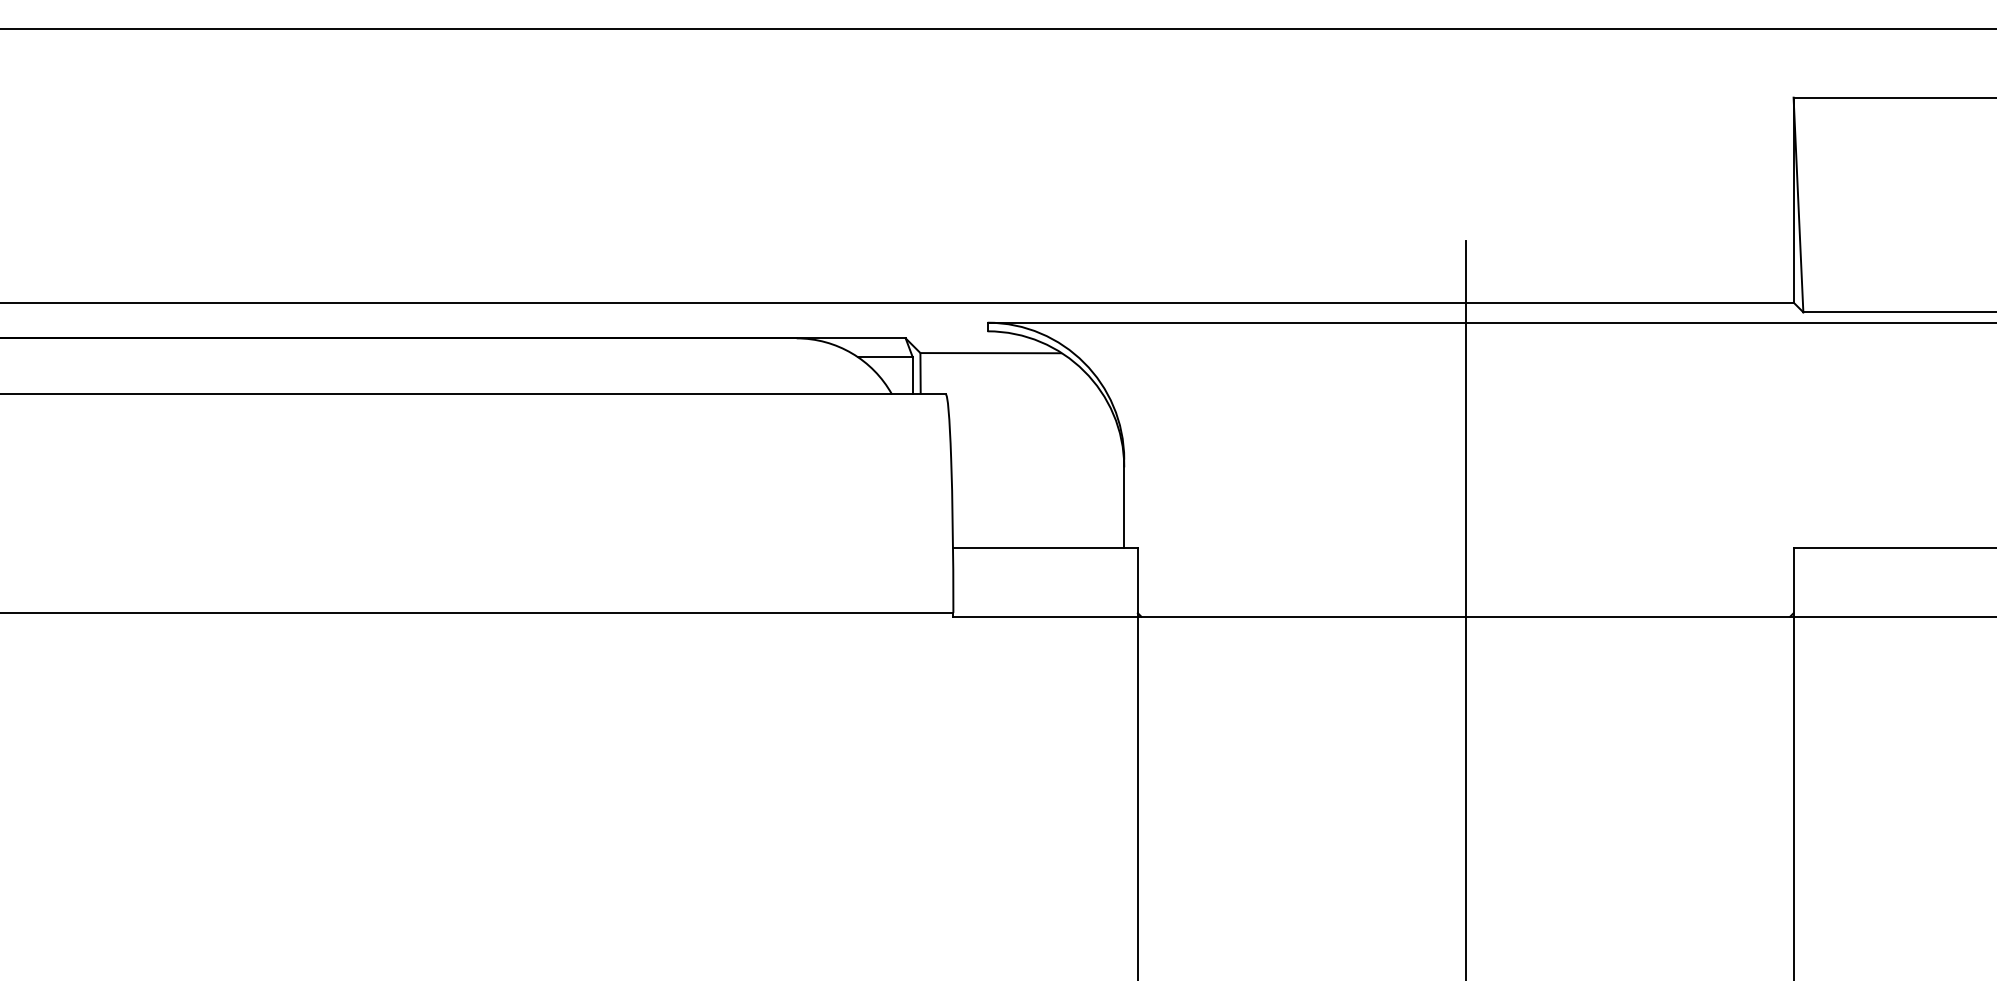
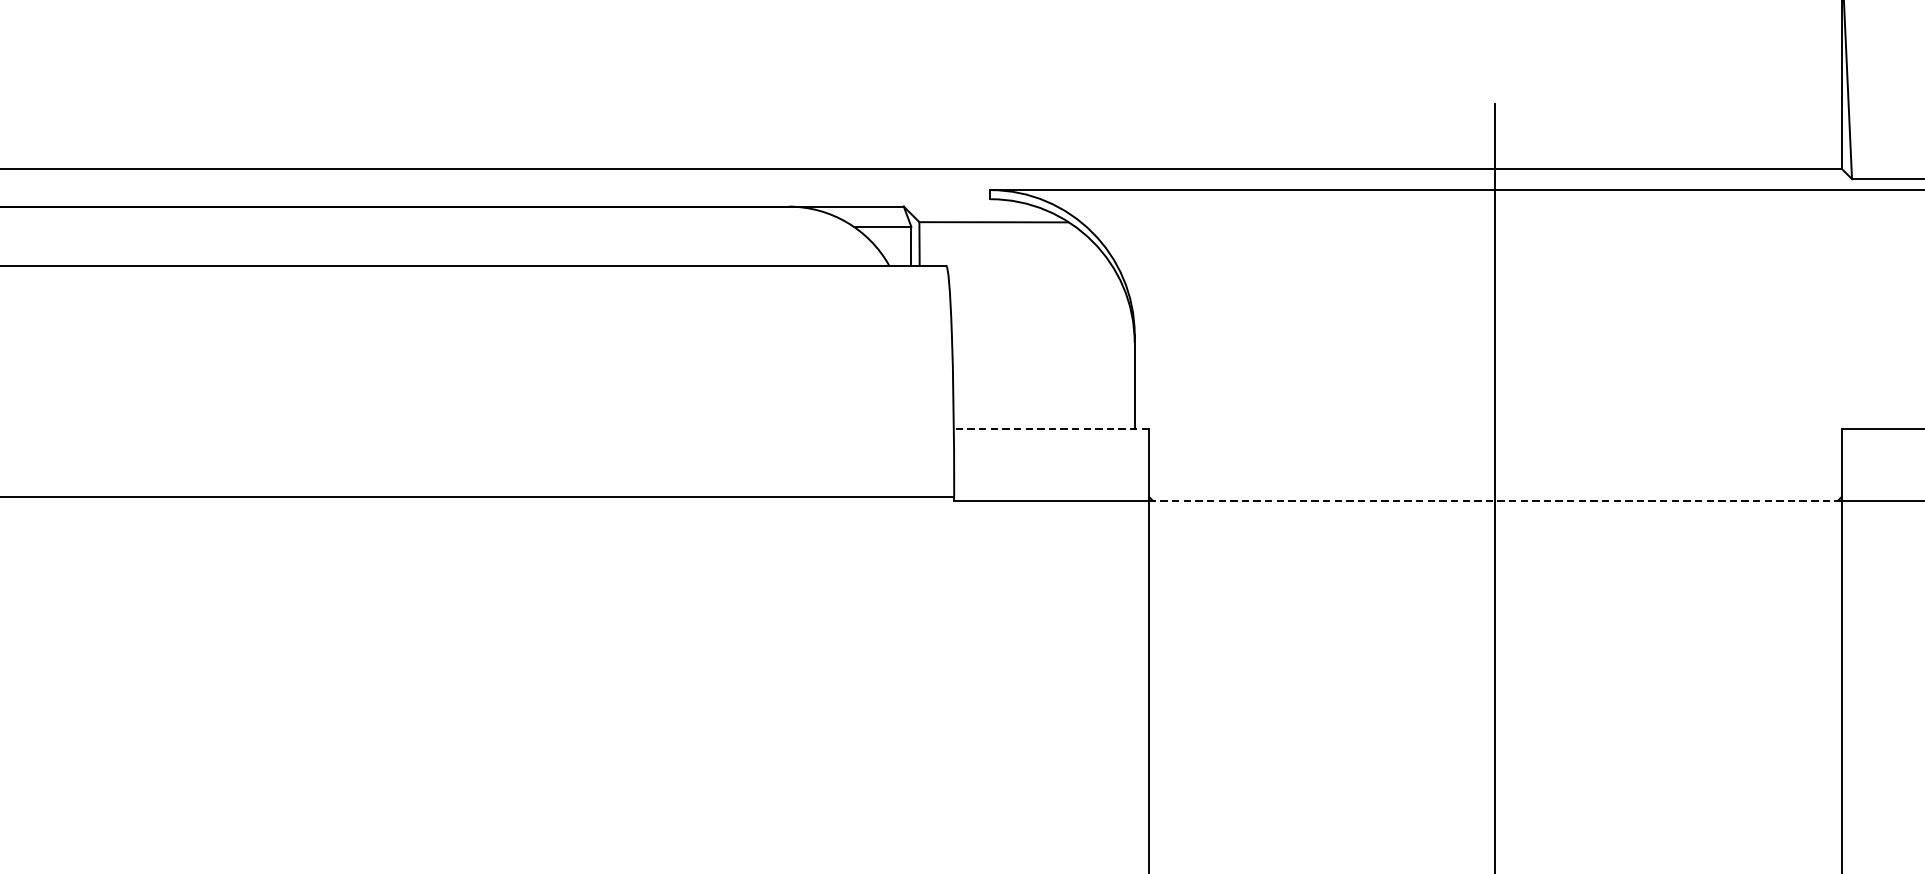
line: (1044, 548) -> (1050, 428), solid -> dashed
line: (1465, 616) -> (1495, 500), solid -> dashed

